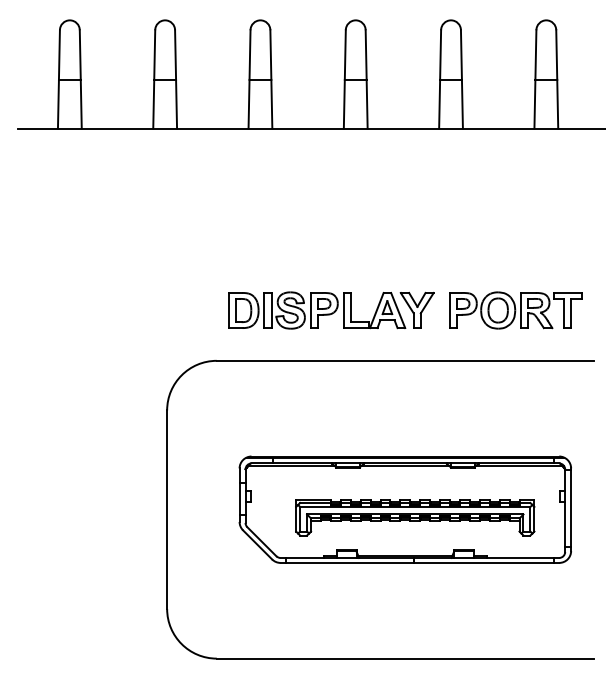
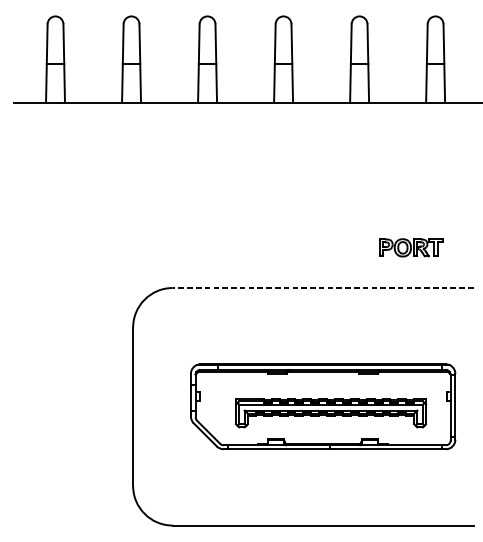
part: (331, 310) -> (264, 247), removed
part: (515, 310) -> (411, 247), size x0.6
line: (405, 360) -> (323, 287), solid -> dashed

